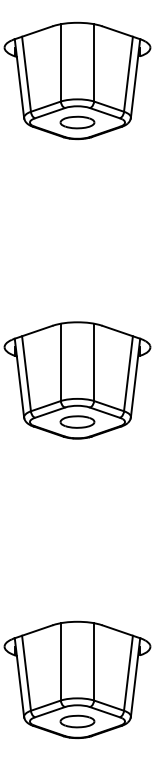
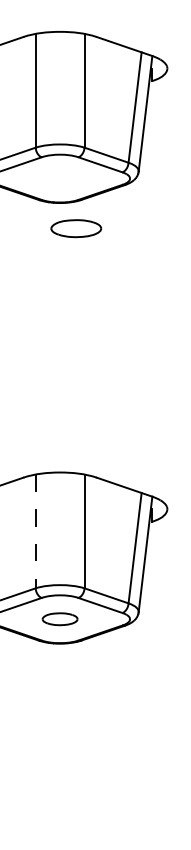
part: (77, 122) -> (76, 228), moved
line: (60, 362) -> (35, 531), solid -> dashed
part: (77, 421) -> (60, 618), size x0.7

